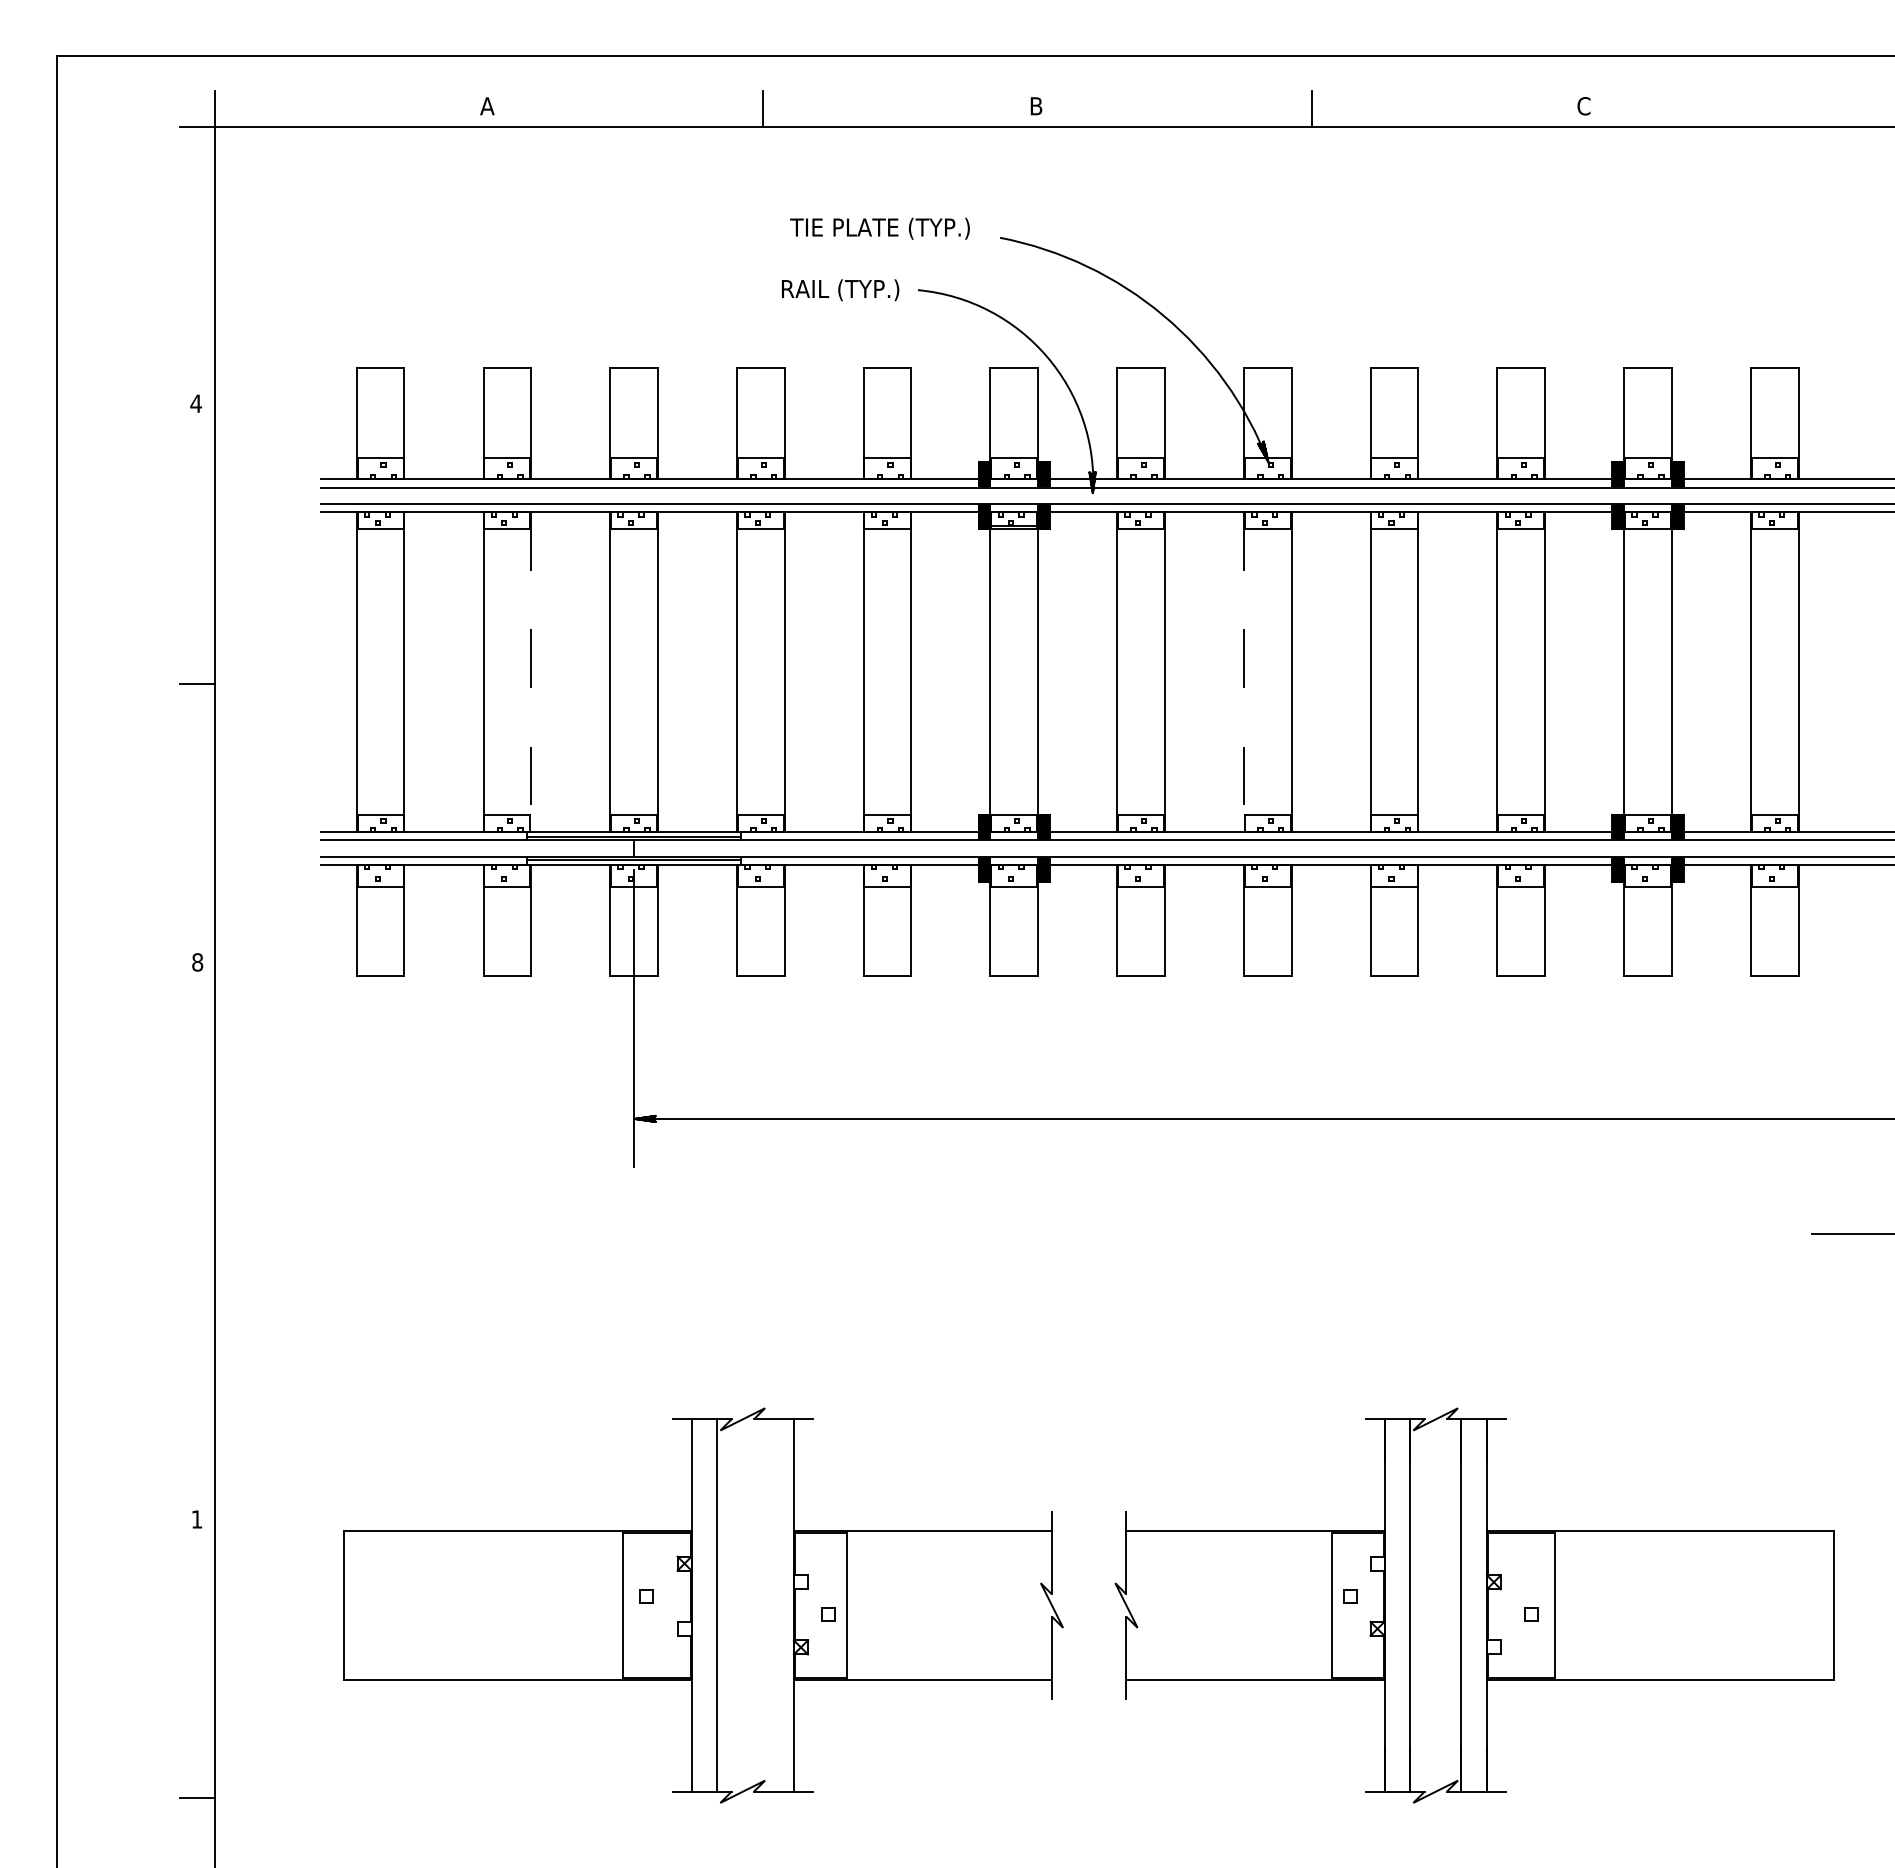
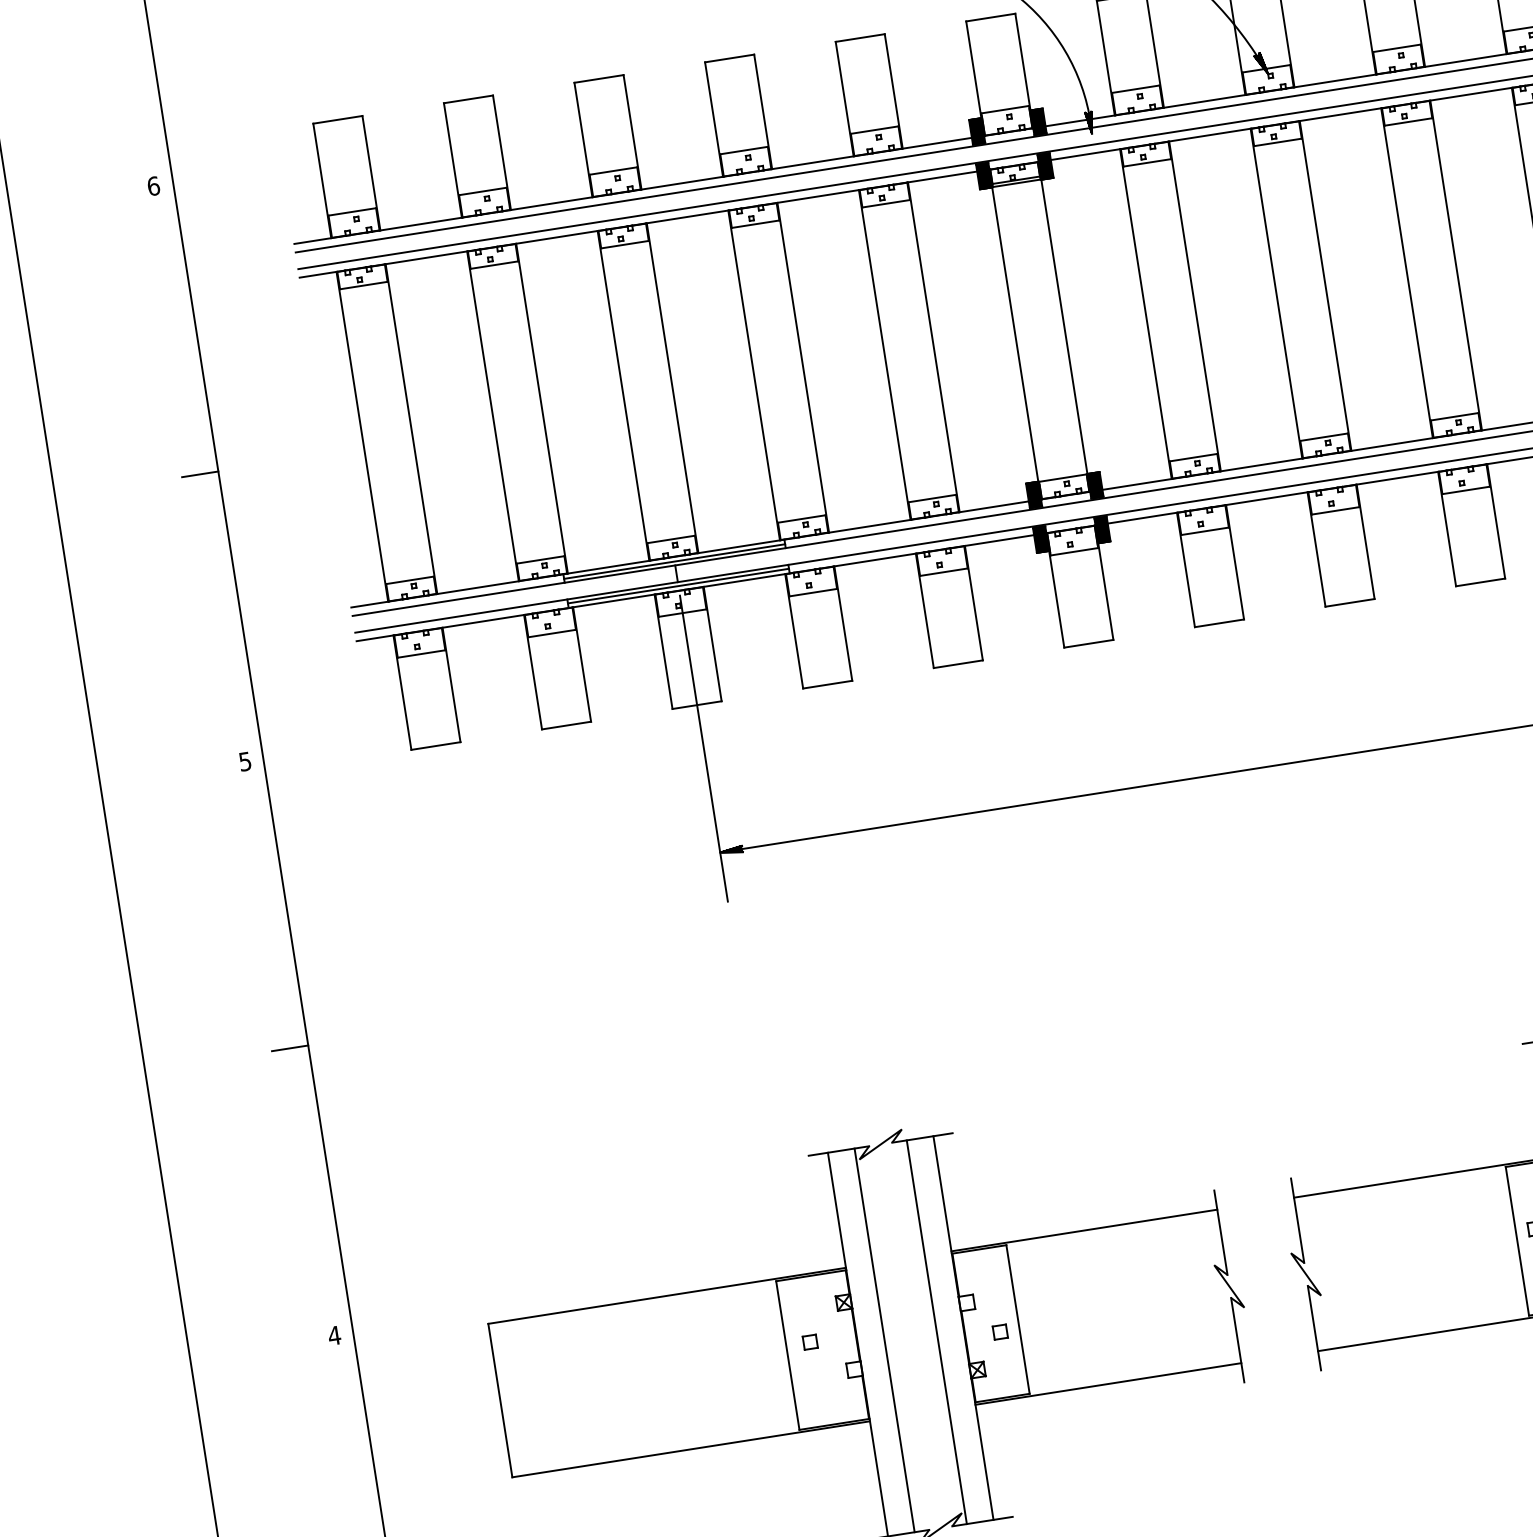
text: (195, 403) -> (152, 186), 4 -> 6
line: (531, 672) -> (542, 409), dashed -> solid
line: (1243, 672) -> (1276, 294), dashed -> solid
text: (197, 962) -> (245, 761), 8 -> 5
line: (197, 1240) -> (290, 1048), added
text: (196, 1519) -> (334, 1335), 1 -> 4
line: (768, 1605) -> (937, 1332), added

